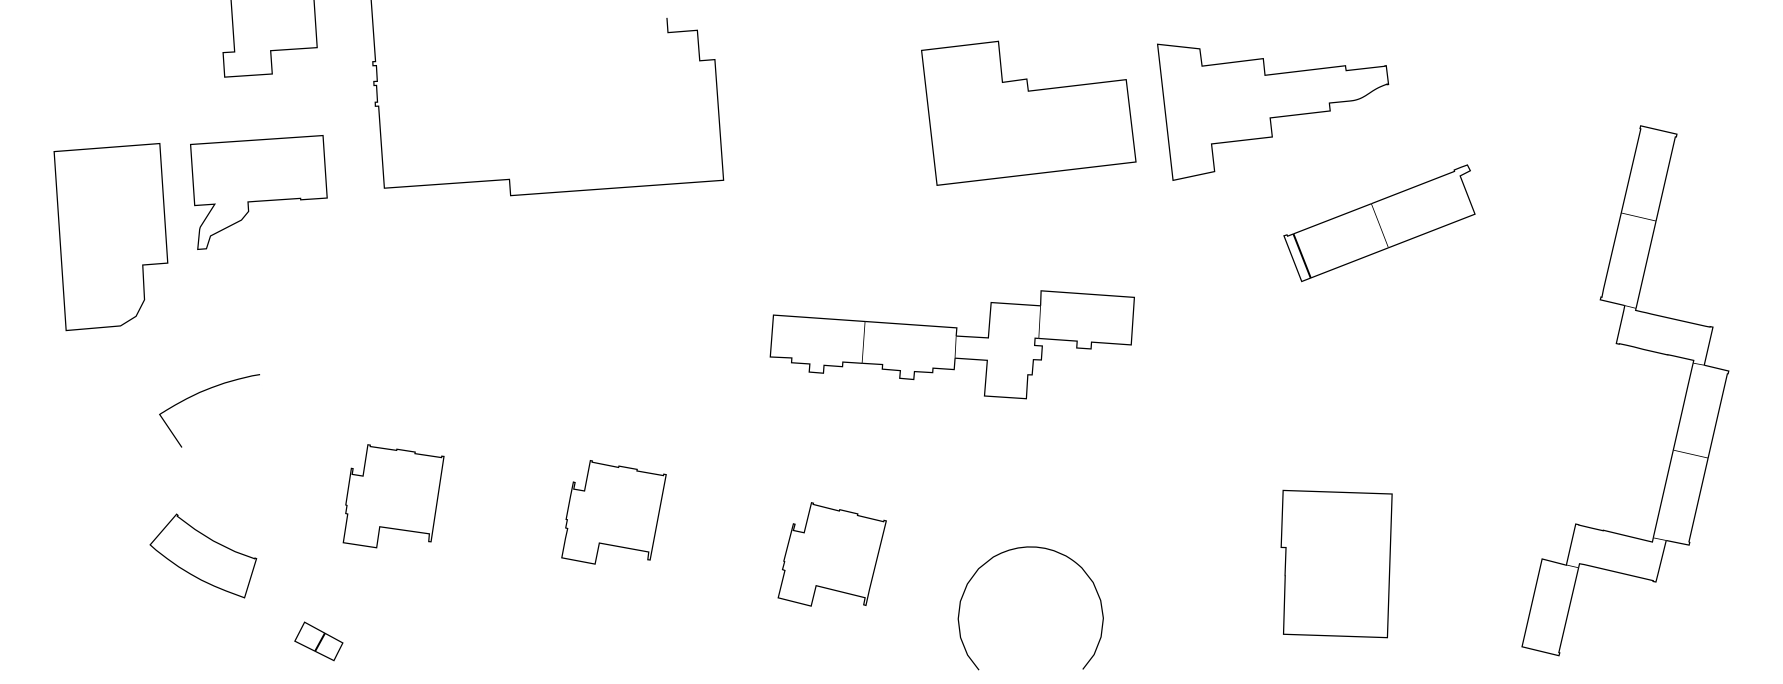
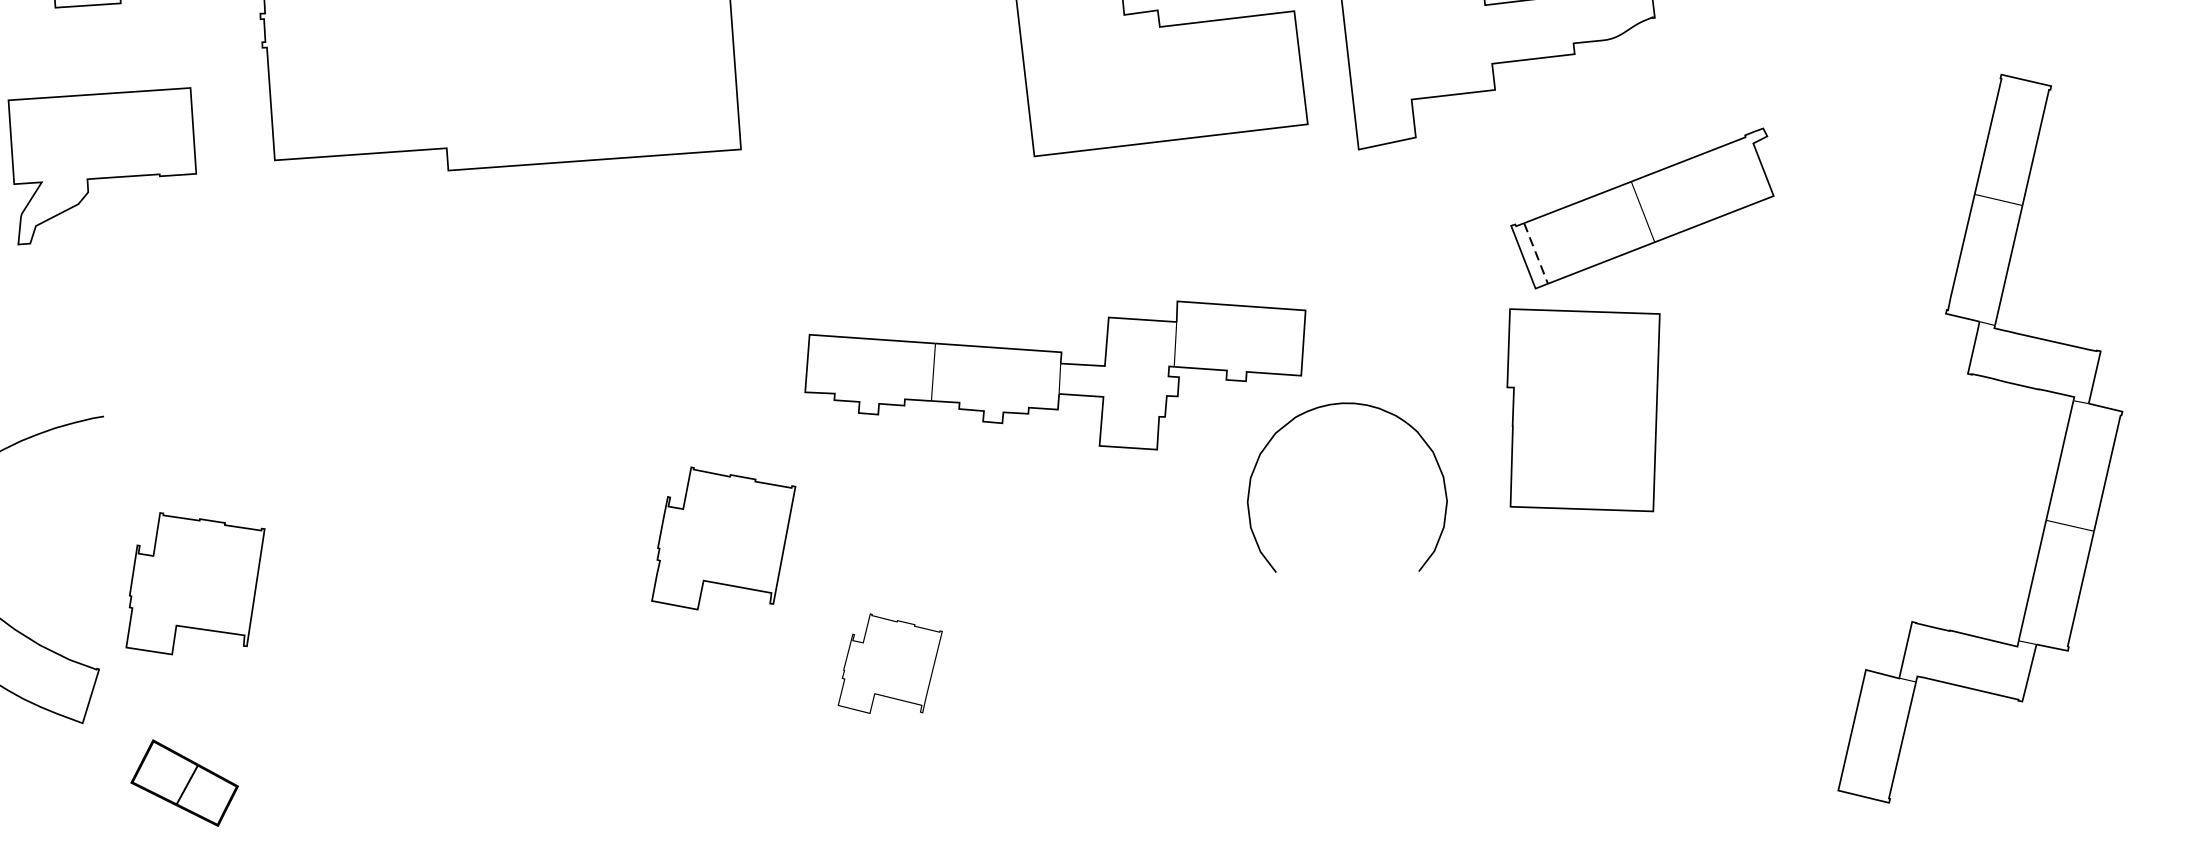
line: (1302, 255) -> (1536, 252), solid -> dashed
part: (393, 496) -> (195, 584), moved
part: (613, 512) -> (723, 538), moved
curve: (1021, 548) -> (1334, 405), moved
part: (831, 554) -> (889, 663), size x0.7
part: (1336, 563) -> (1583, 409), moved
part: (318, 641) -> (184, 783), size x1.6

